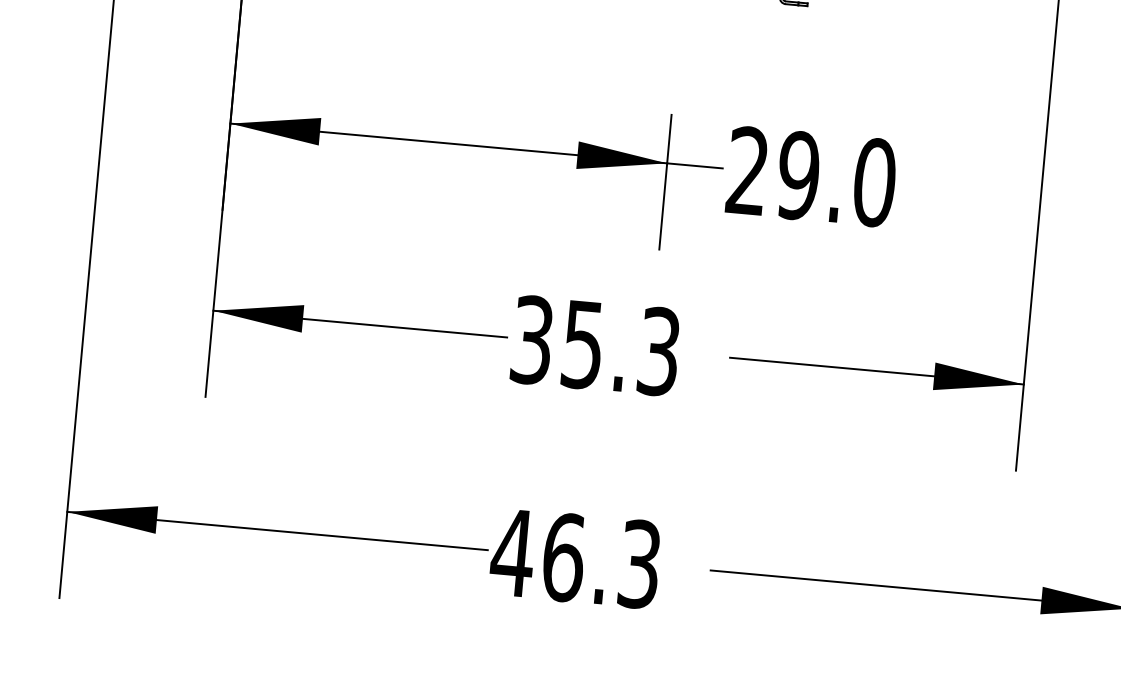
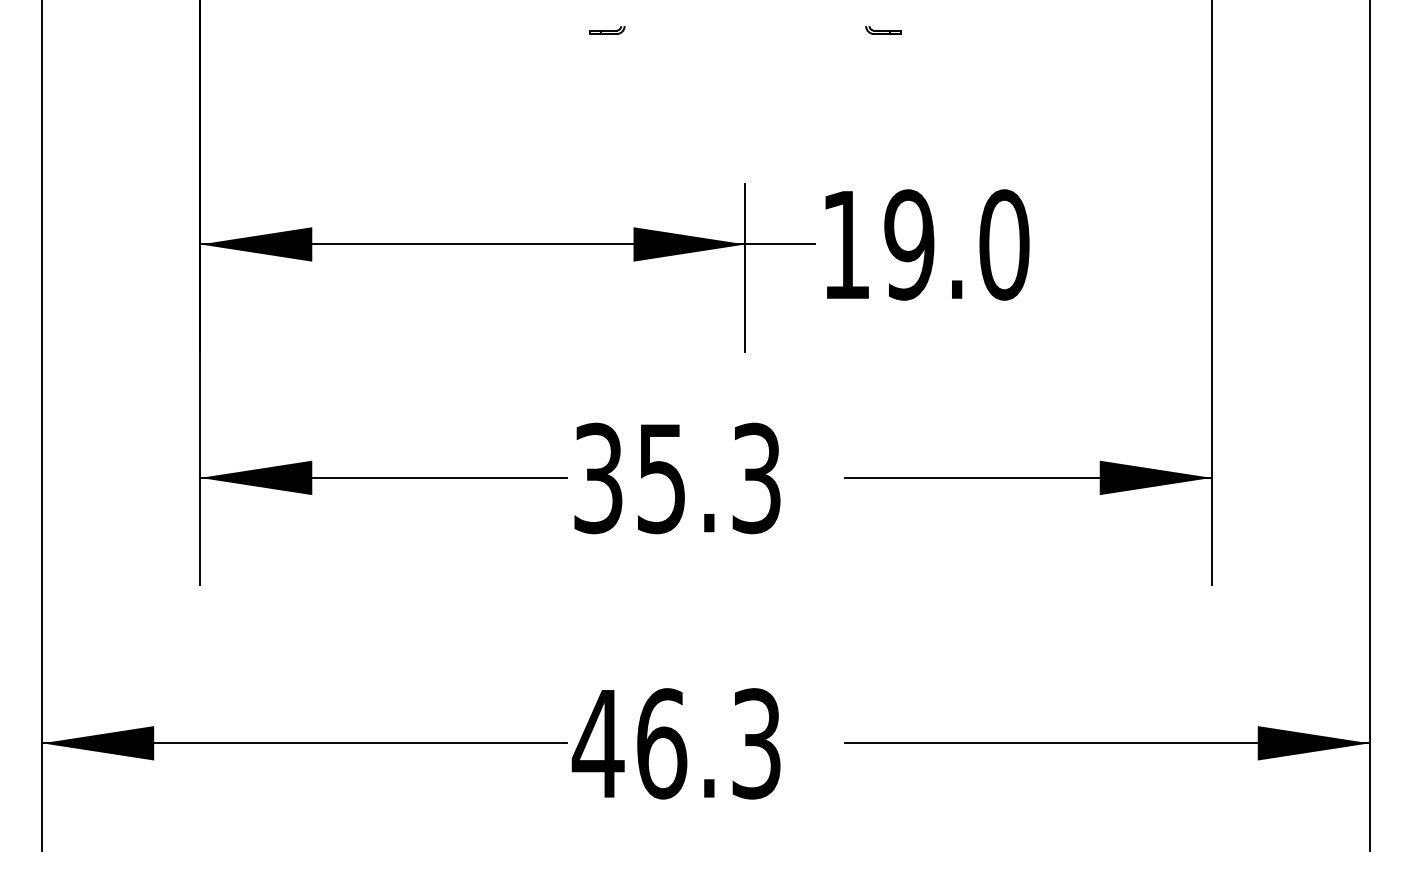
text: (747, 169) -> (845, 243), 29.0 -> 19.0

